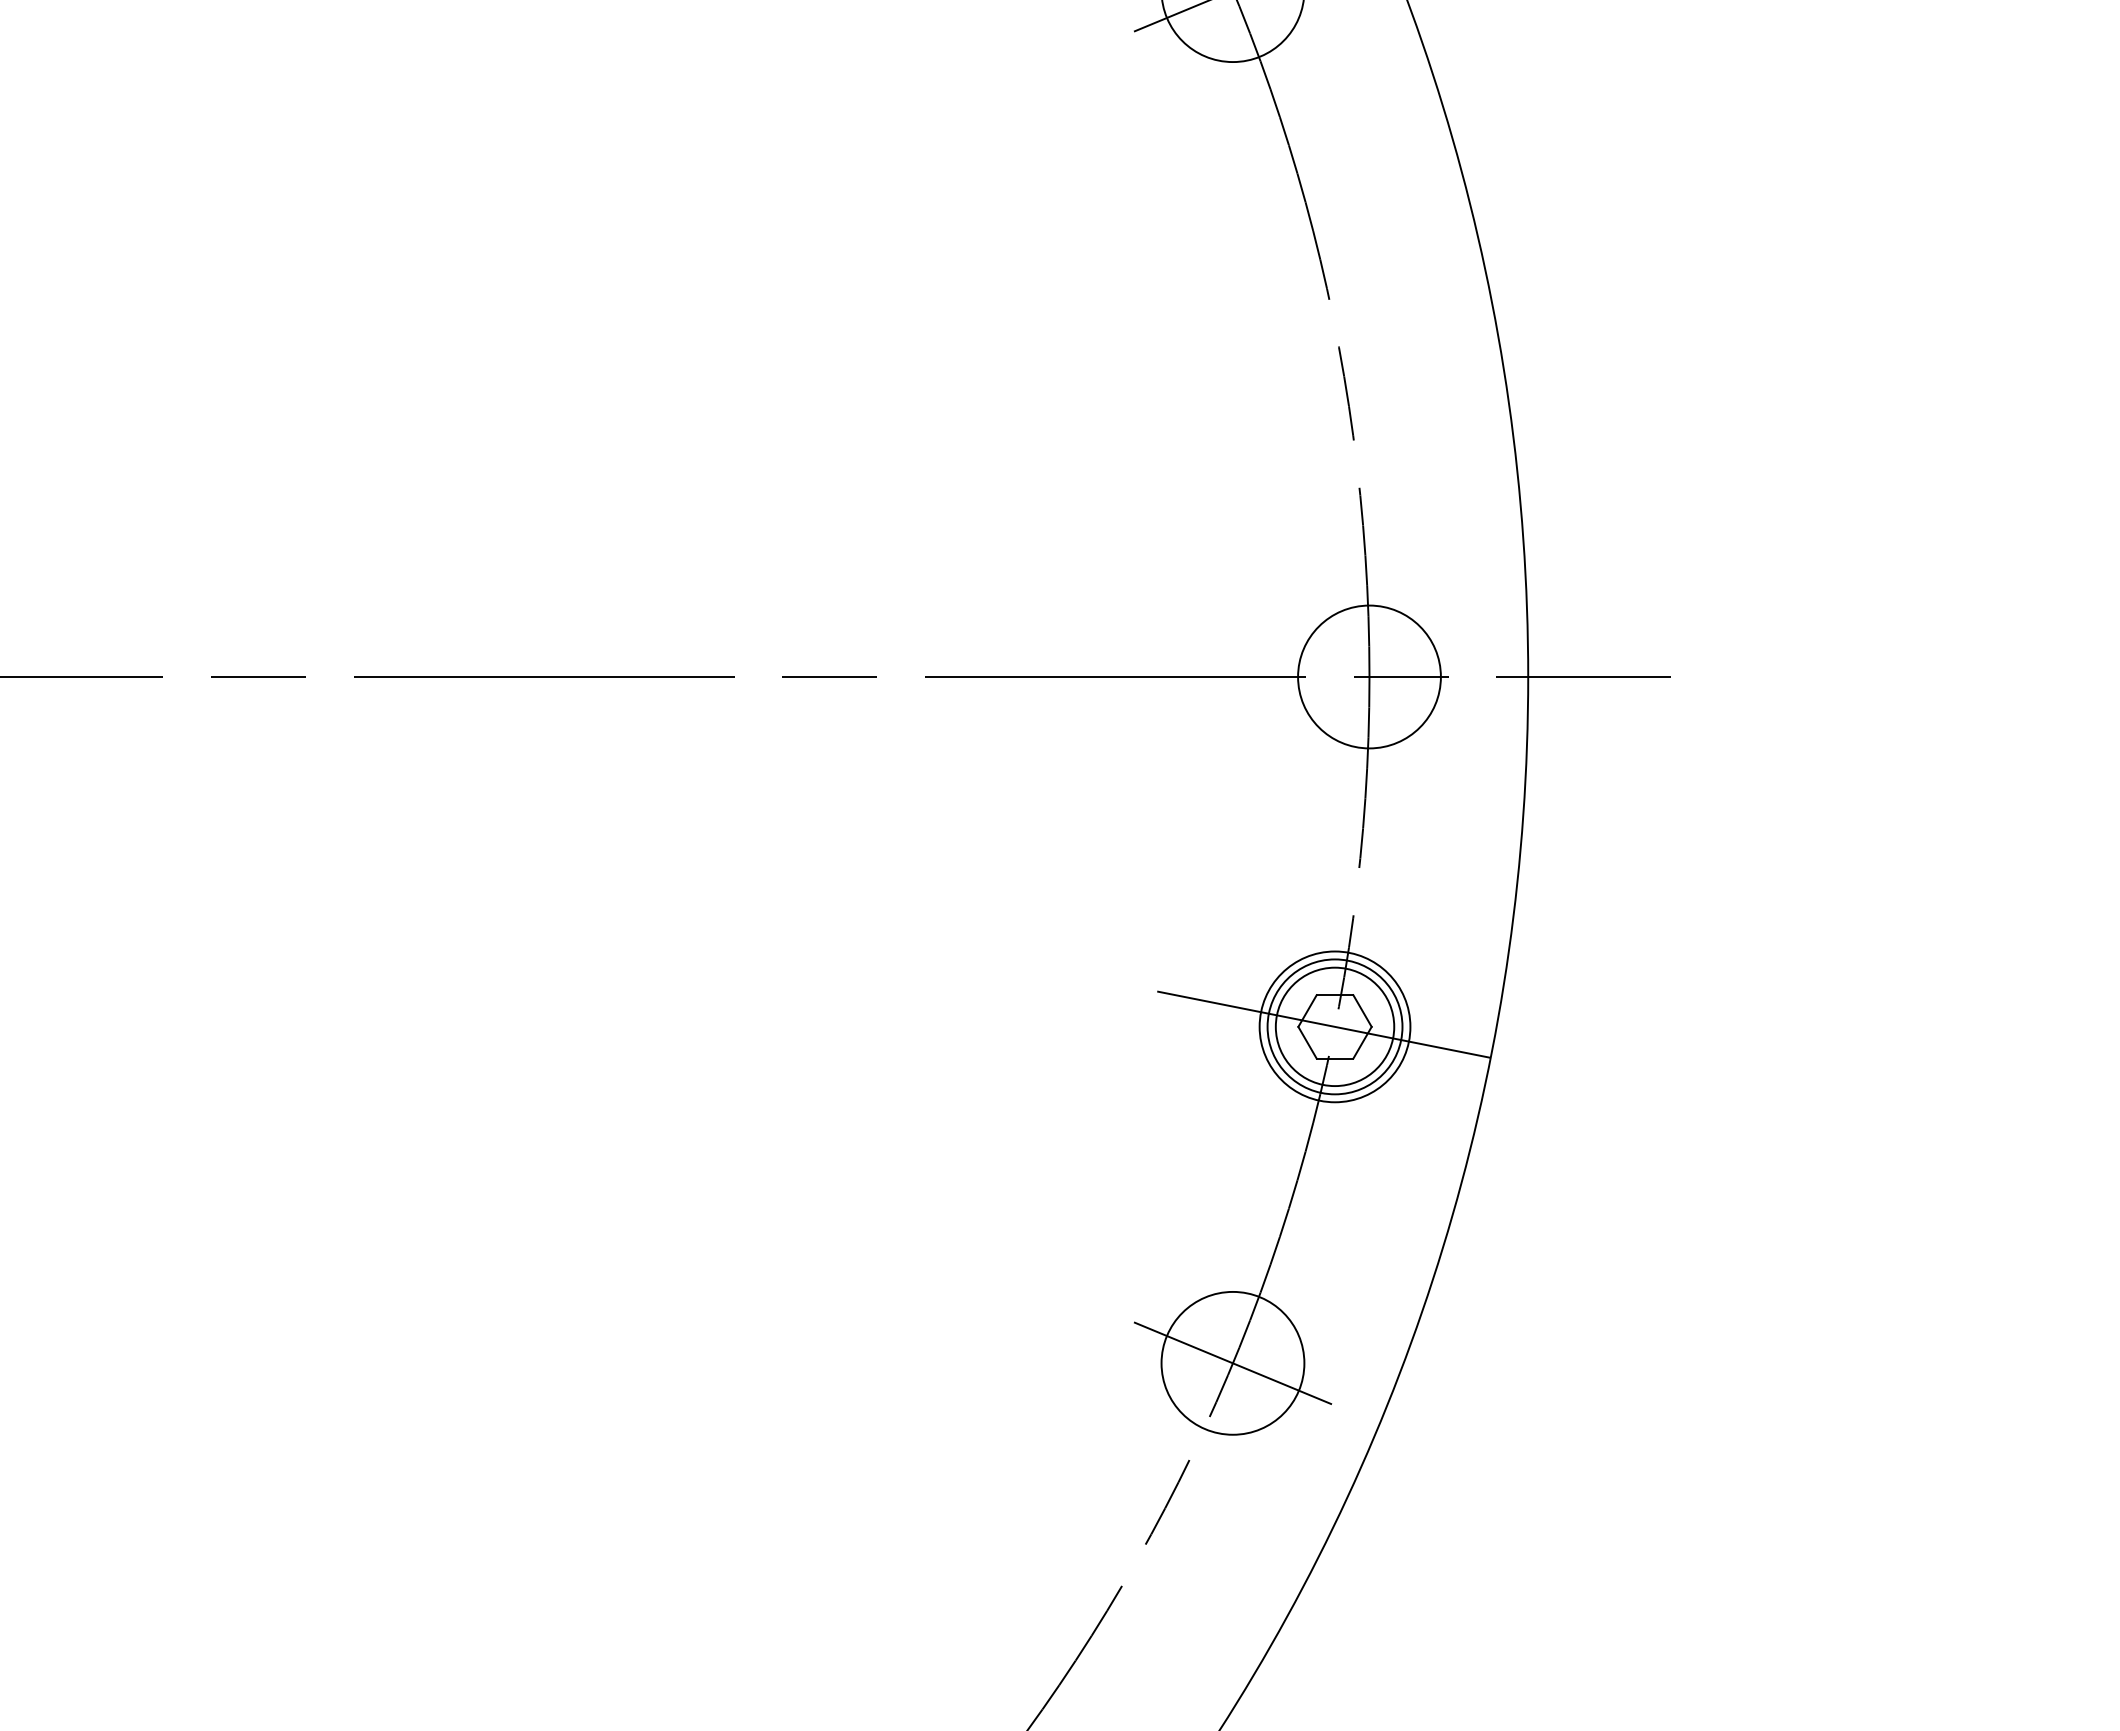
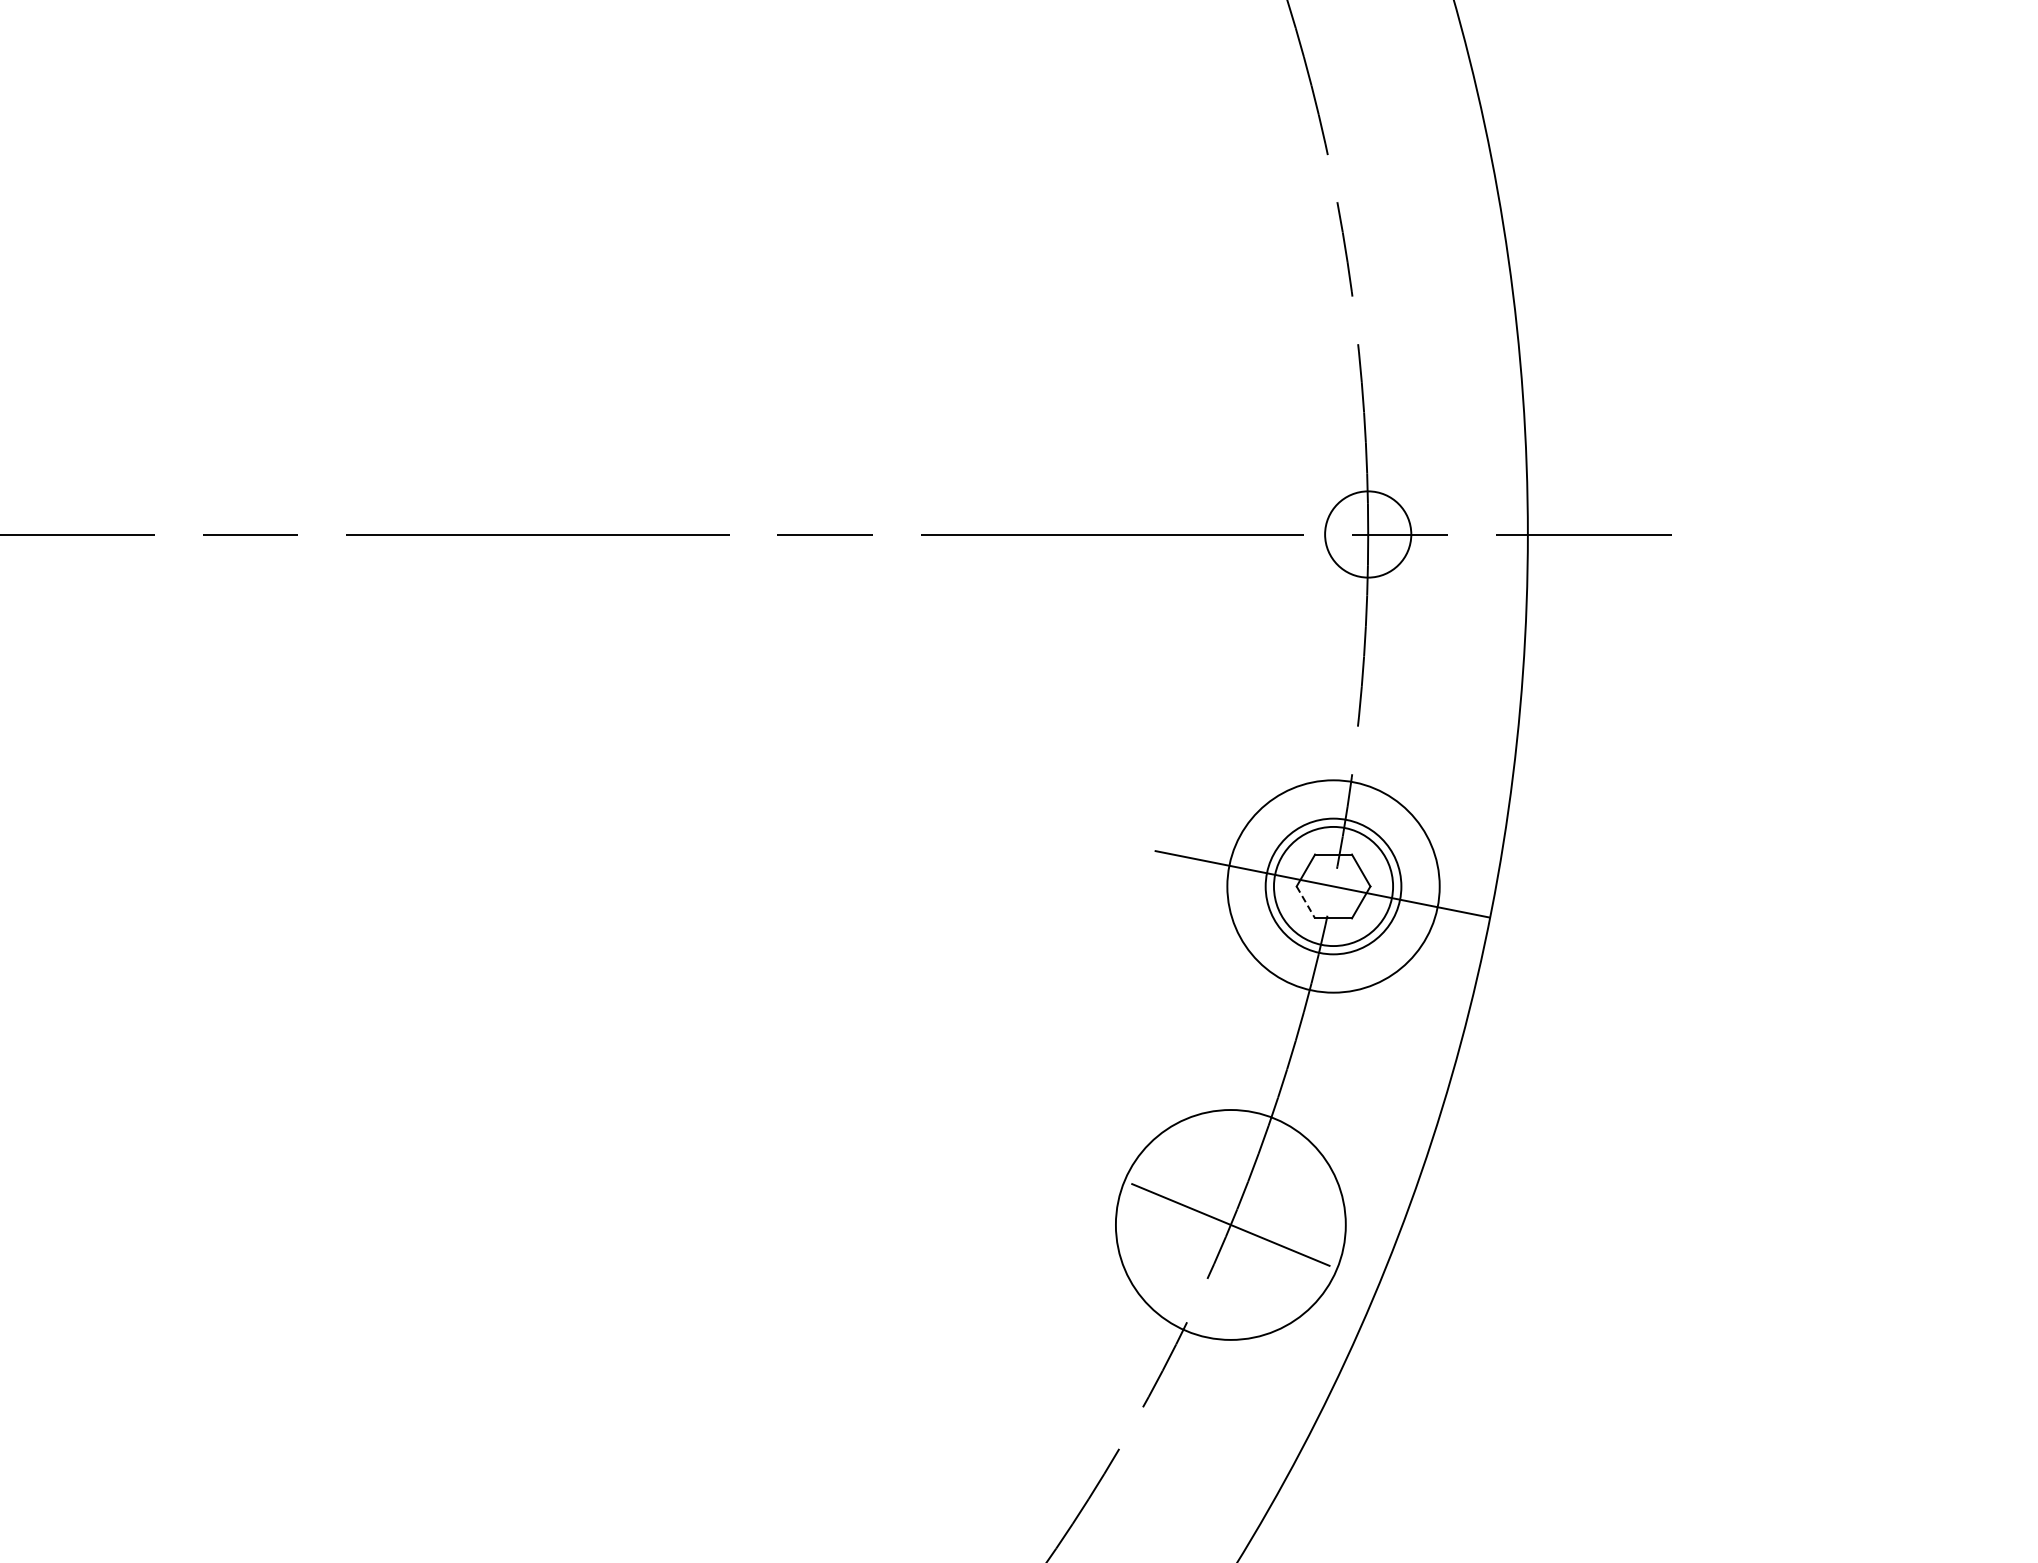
circle: (1369, 676) -> (1368, 534), size x0.6
circle: (1334, 1026) -> (1333, 886), size x1.4
line: (1307, 1043) -> (1305, 903), solid -> dashed
circle: (1232, 1362) -> (1230, 1224), size x1.6

